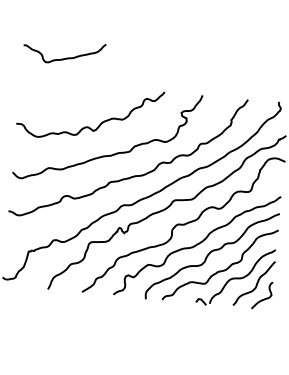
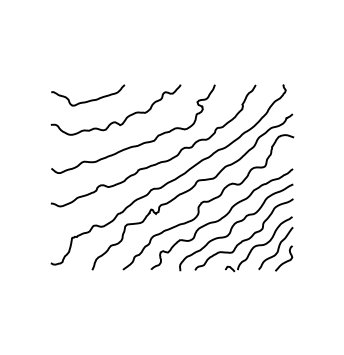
curve: (66, 57) -> (90, 99), moved

